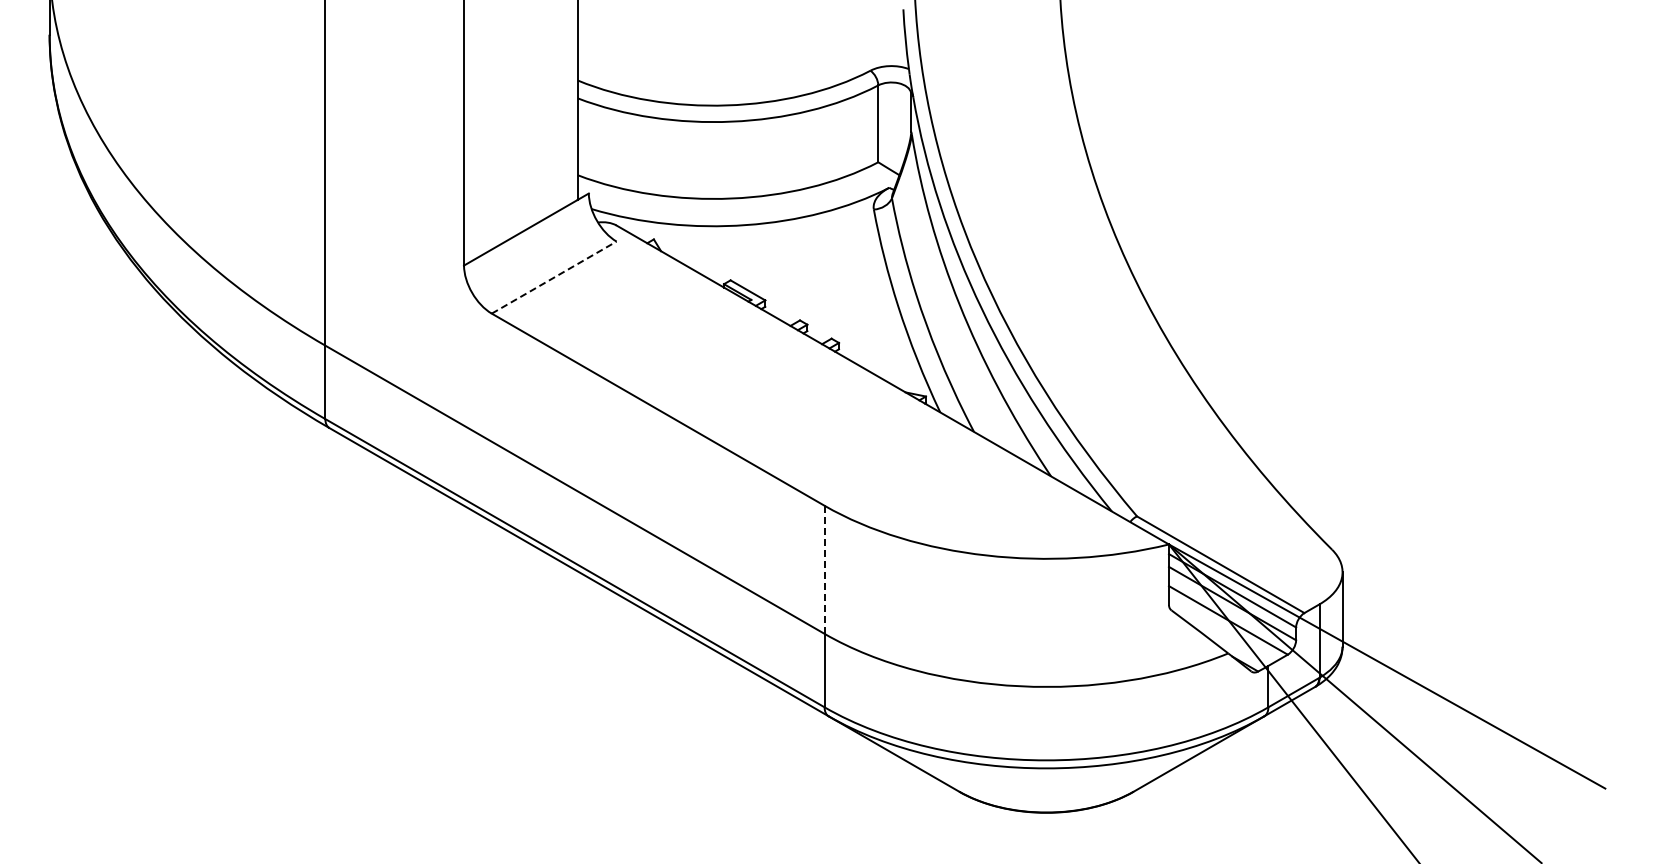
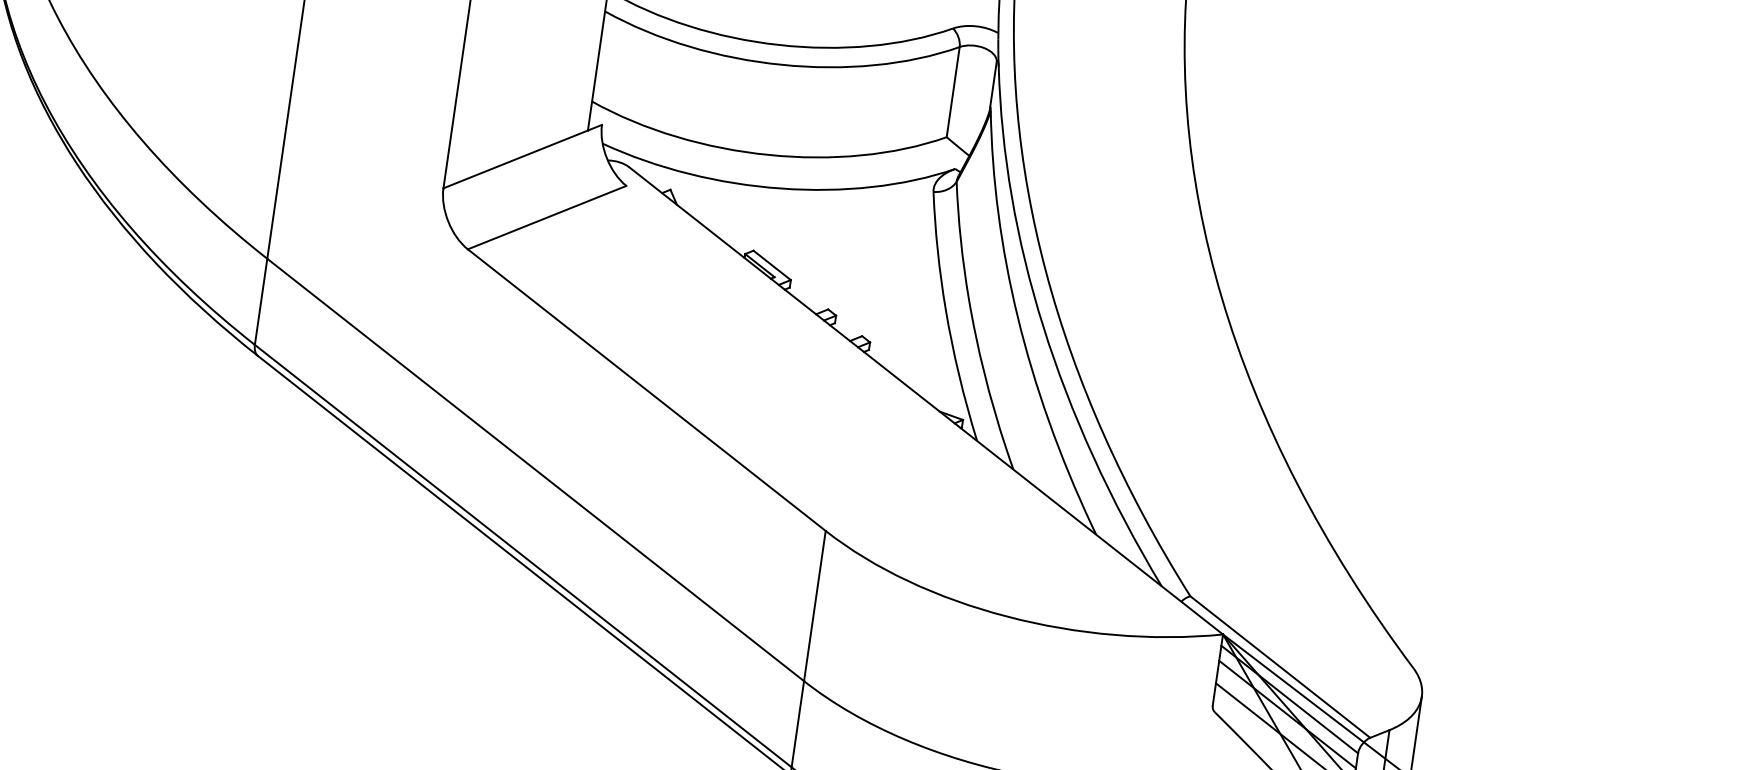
line: (554, 277) -> (547, 217), dashed -> solid
line: (824, 570) -> (814, 606), dashed -> solid

